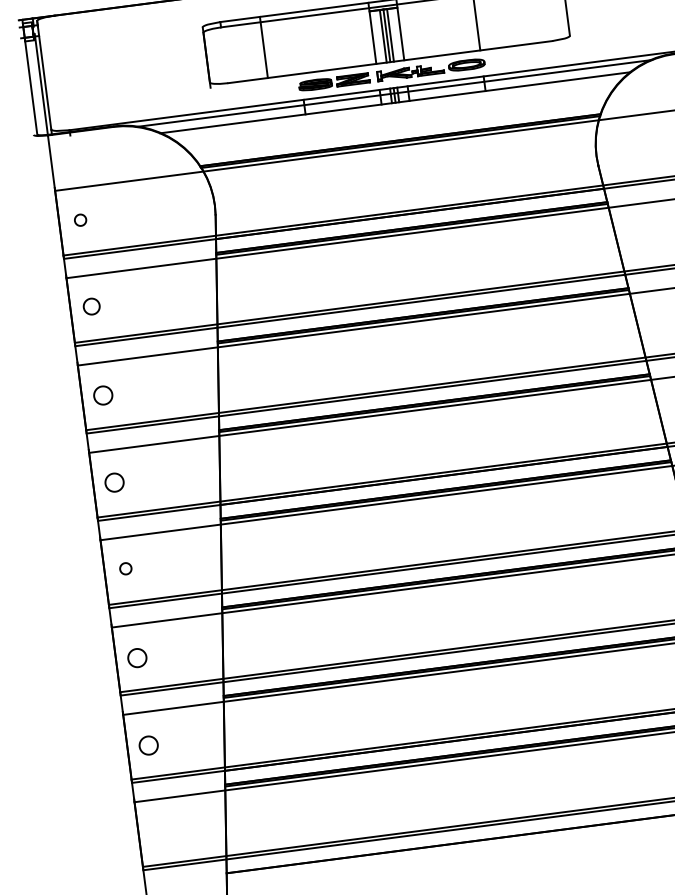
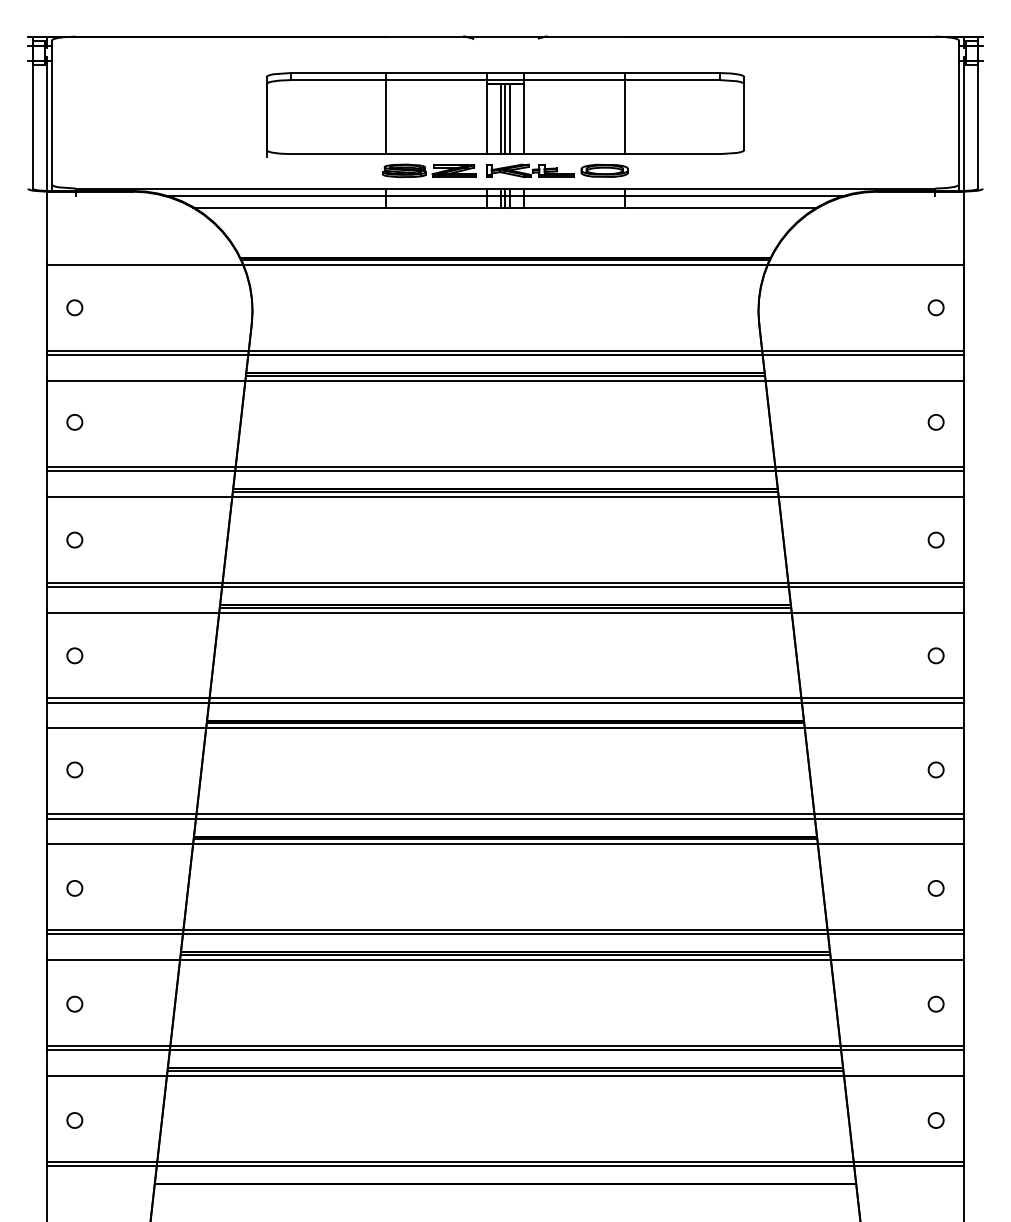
line: (264, 47) -> (386, 113), moved
part: (91, 306) -> (74, 422), size x0.71
part: (103, 395) -> (74, 539), size x0.62
part: (114, 482) -> (74, 655), size x0.62
part: (137, 658) -> (74, 888), size x0.62
part: (148, 744) -> (74, 1003), size x0.62
part: (159, 833) -> (74, 1120), added

